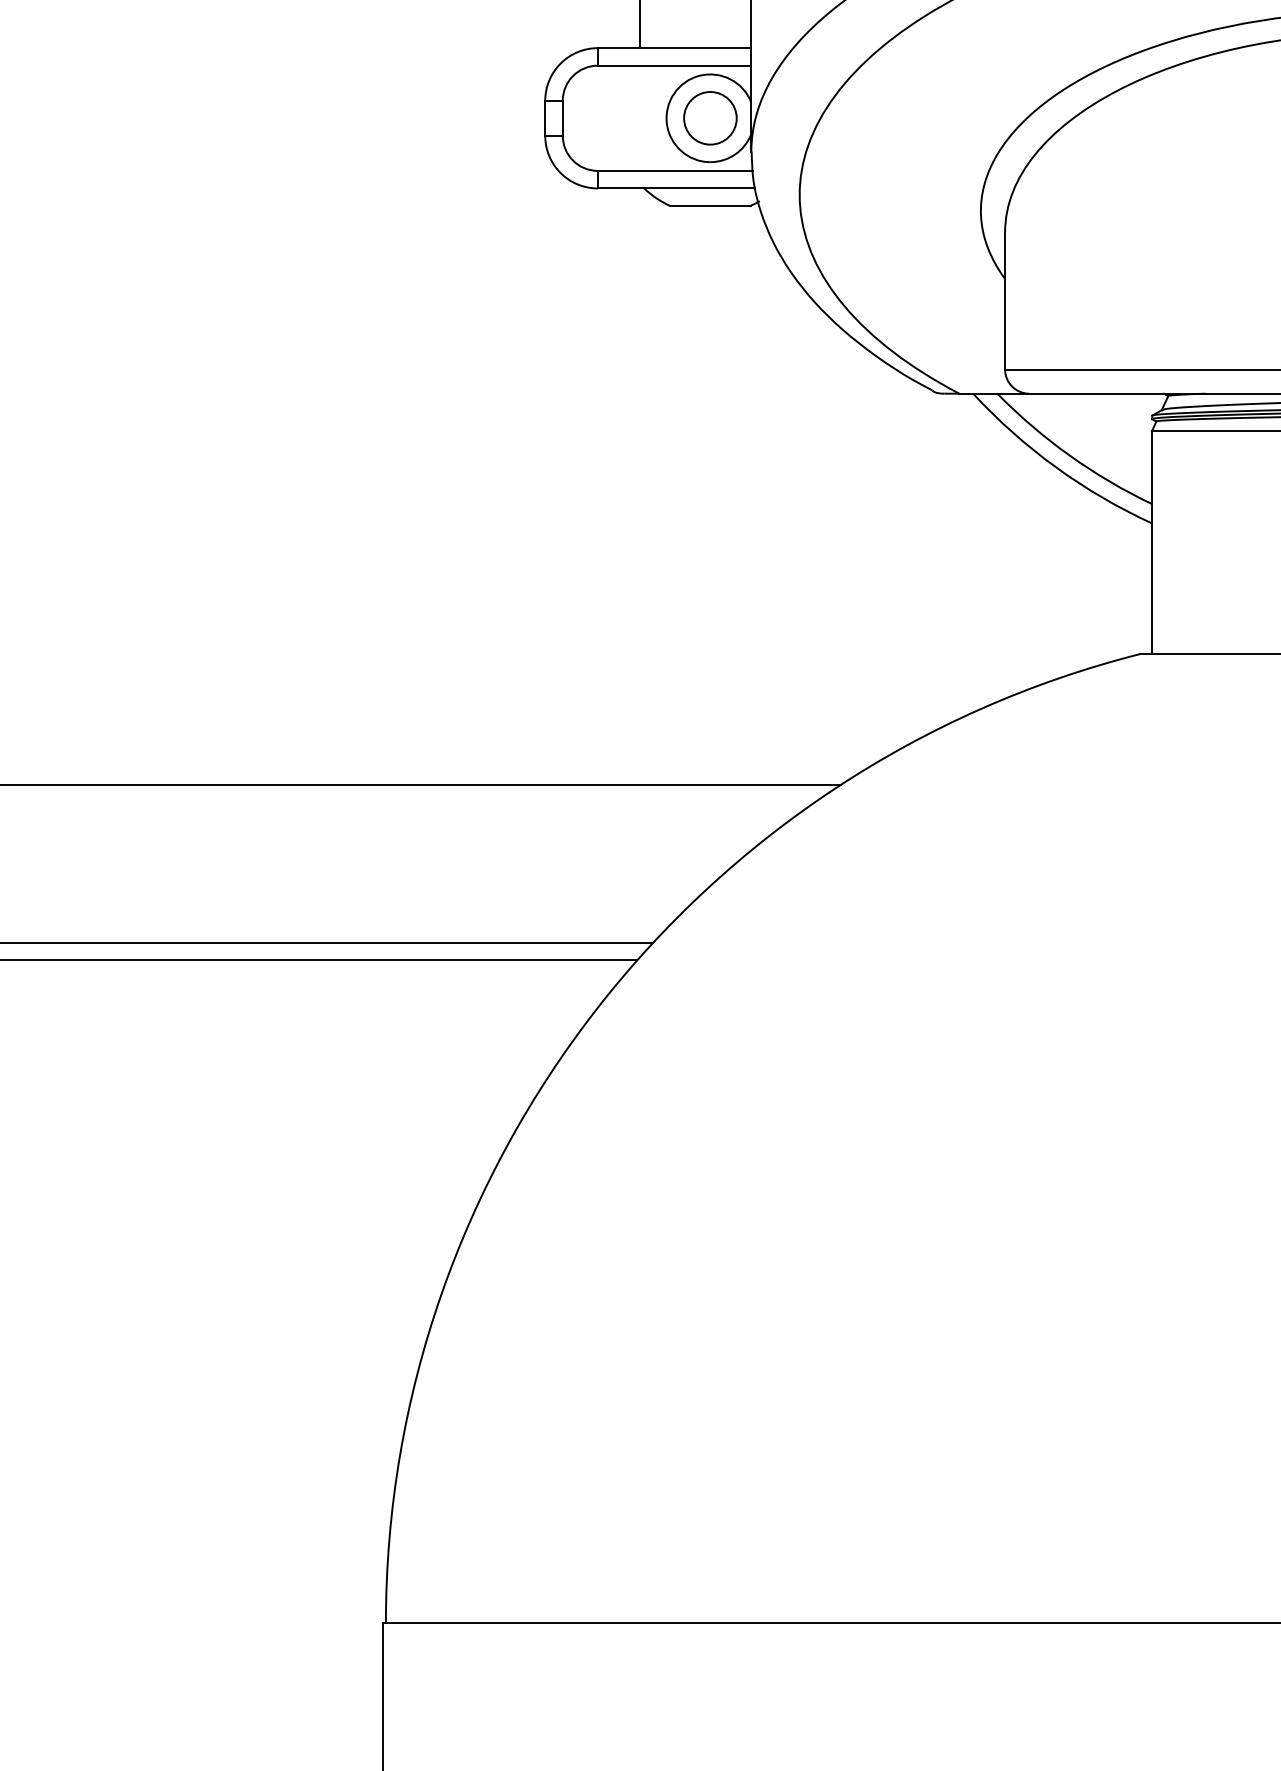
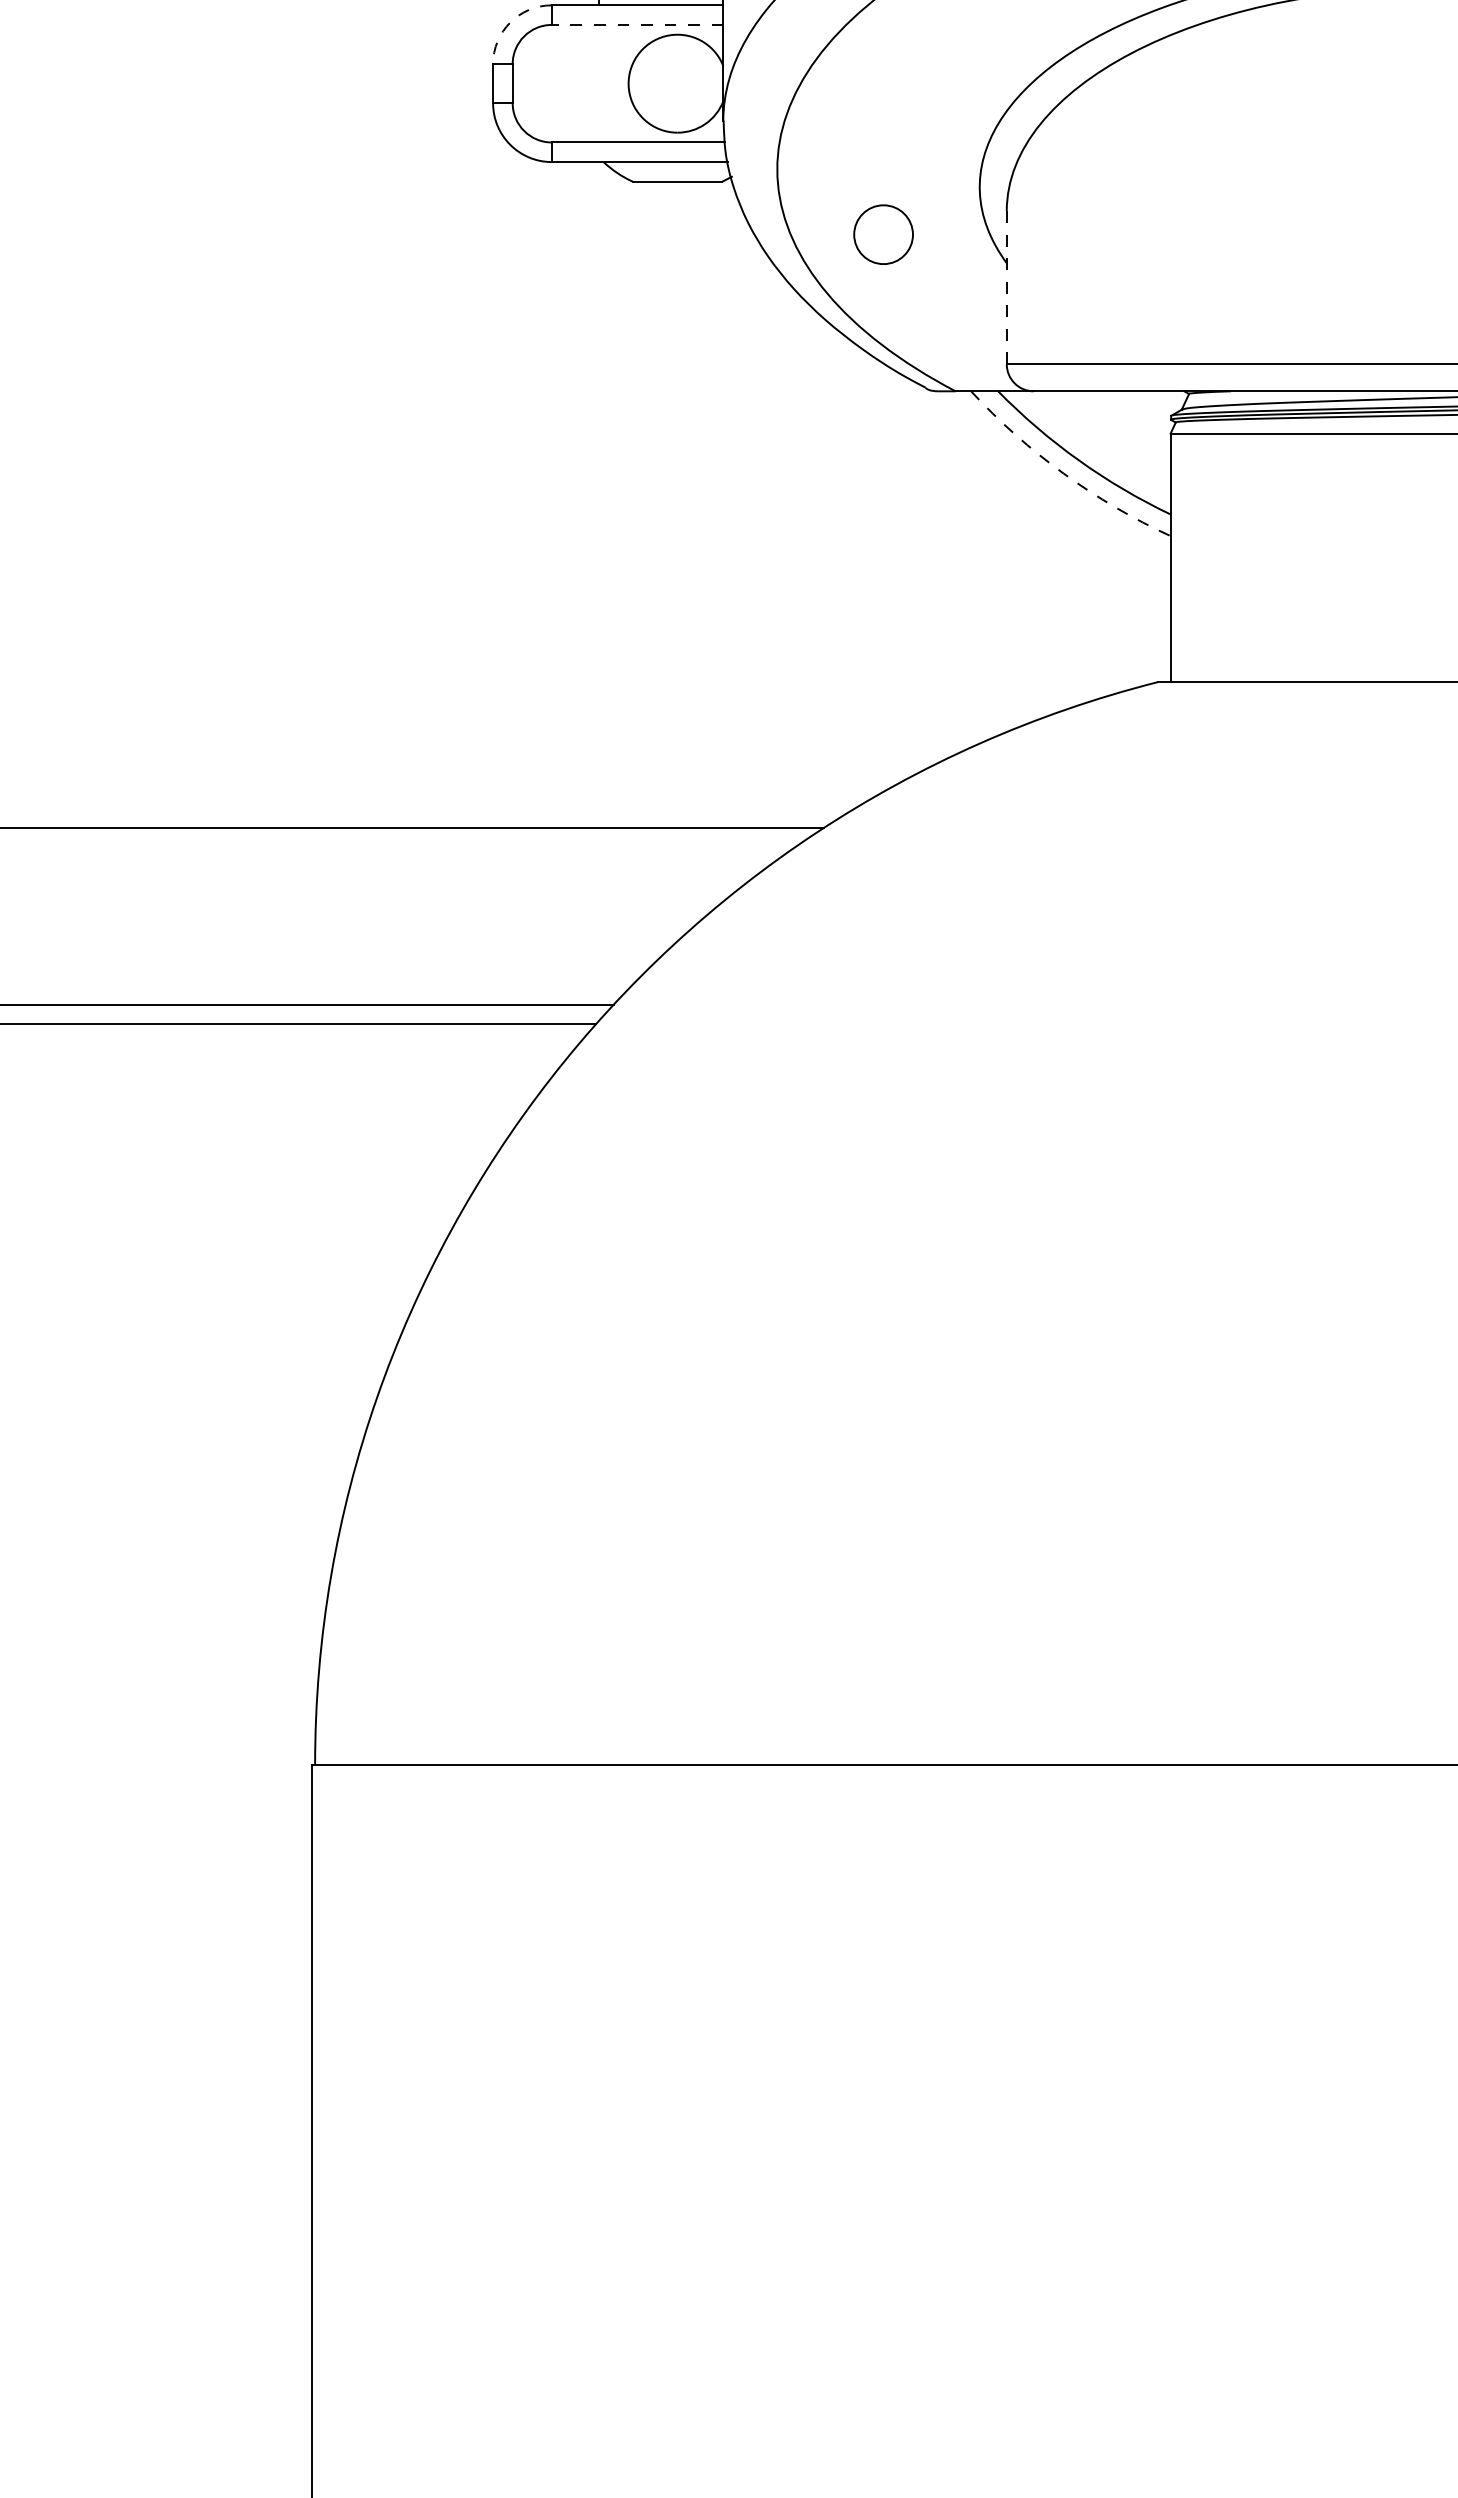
arc: (560, 63) -> (510, 22), solid -> dashed
line: (674, 65) -> (637, 24), solid -> dashed
circle: (710, 118) -> (883, 234), moved
line: (1004, 301) -> (1006, 288), solid -> dashed
arc: (1055, 467) -> (1063, 473), solid -> dashed

